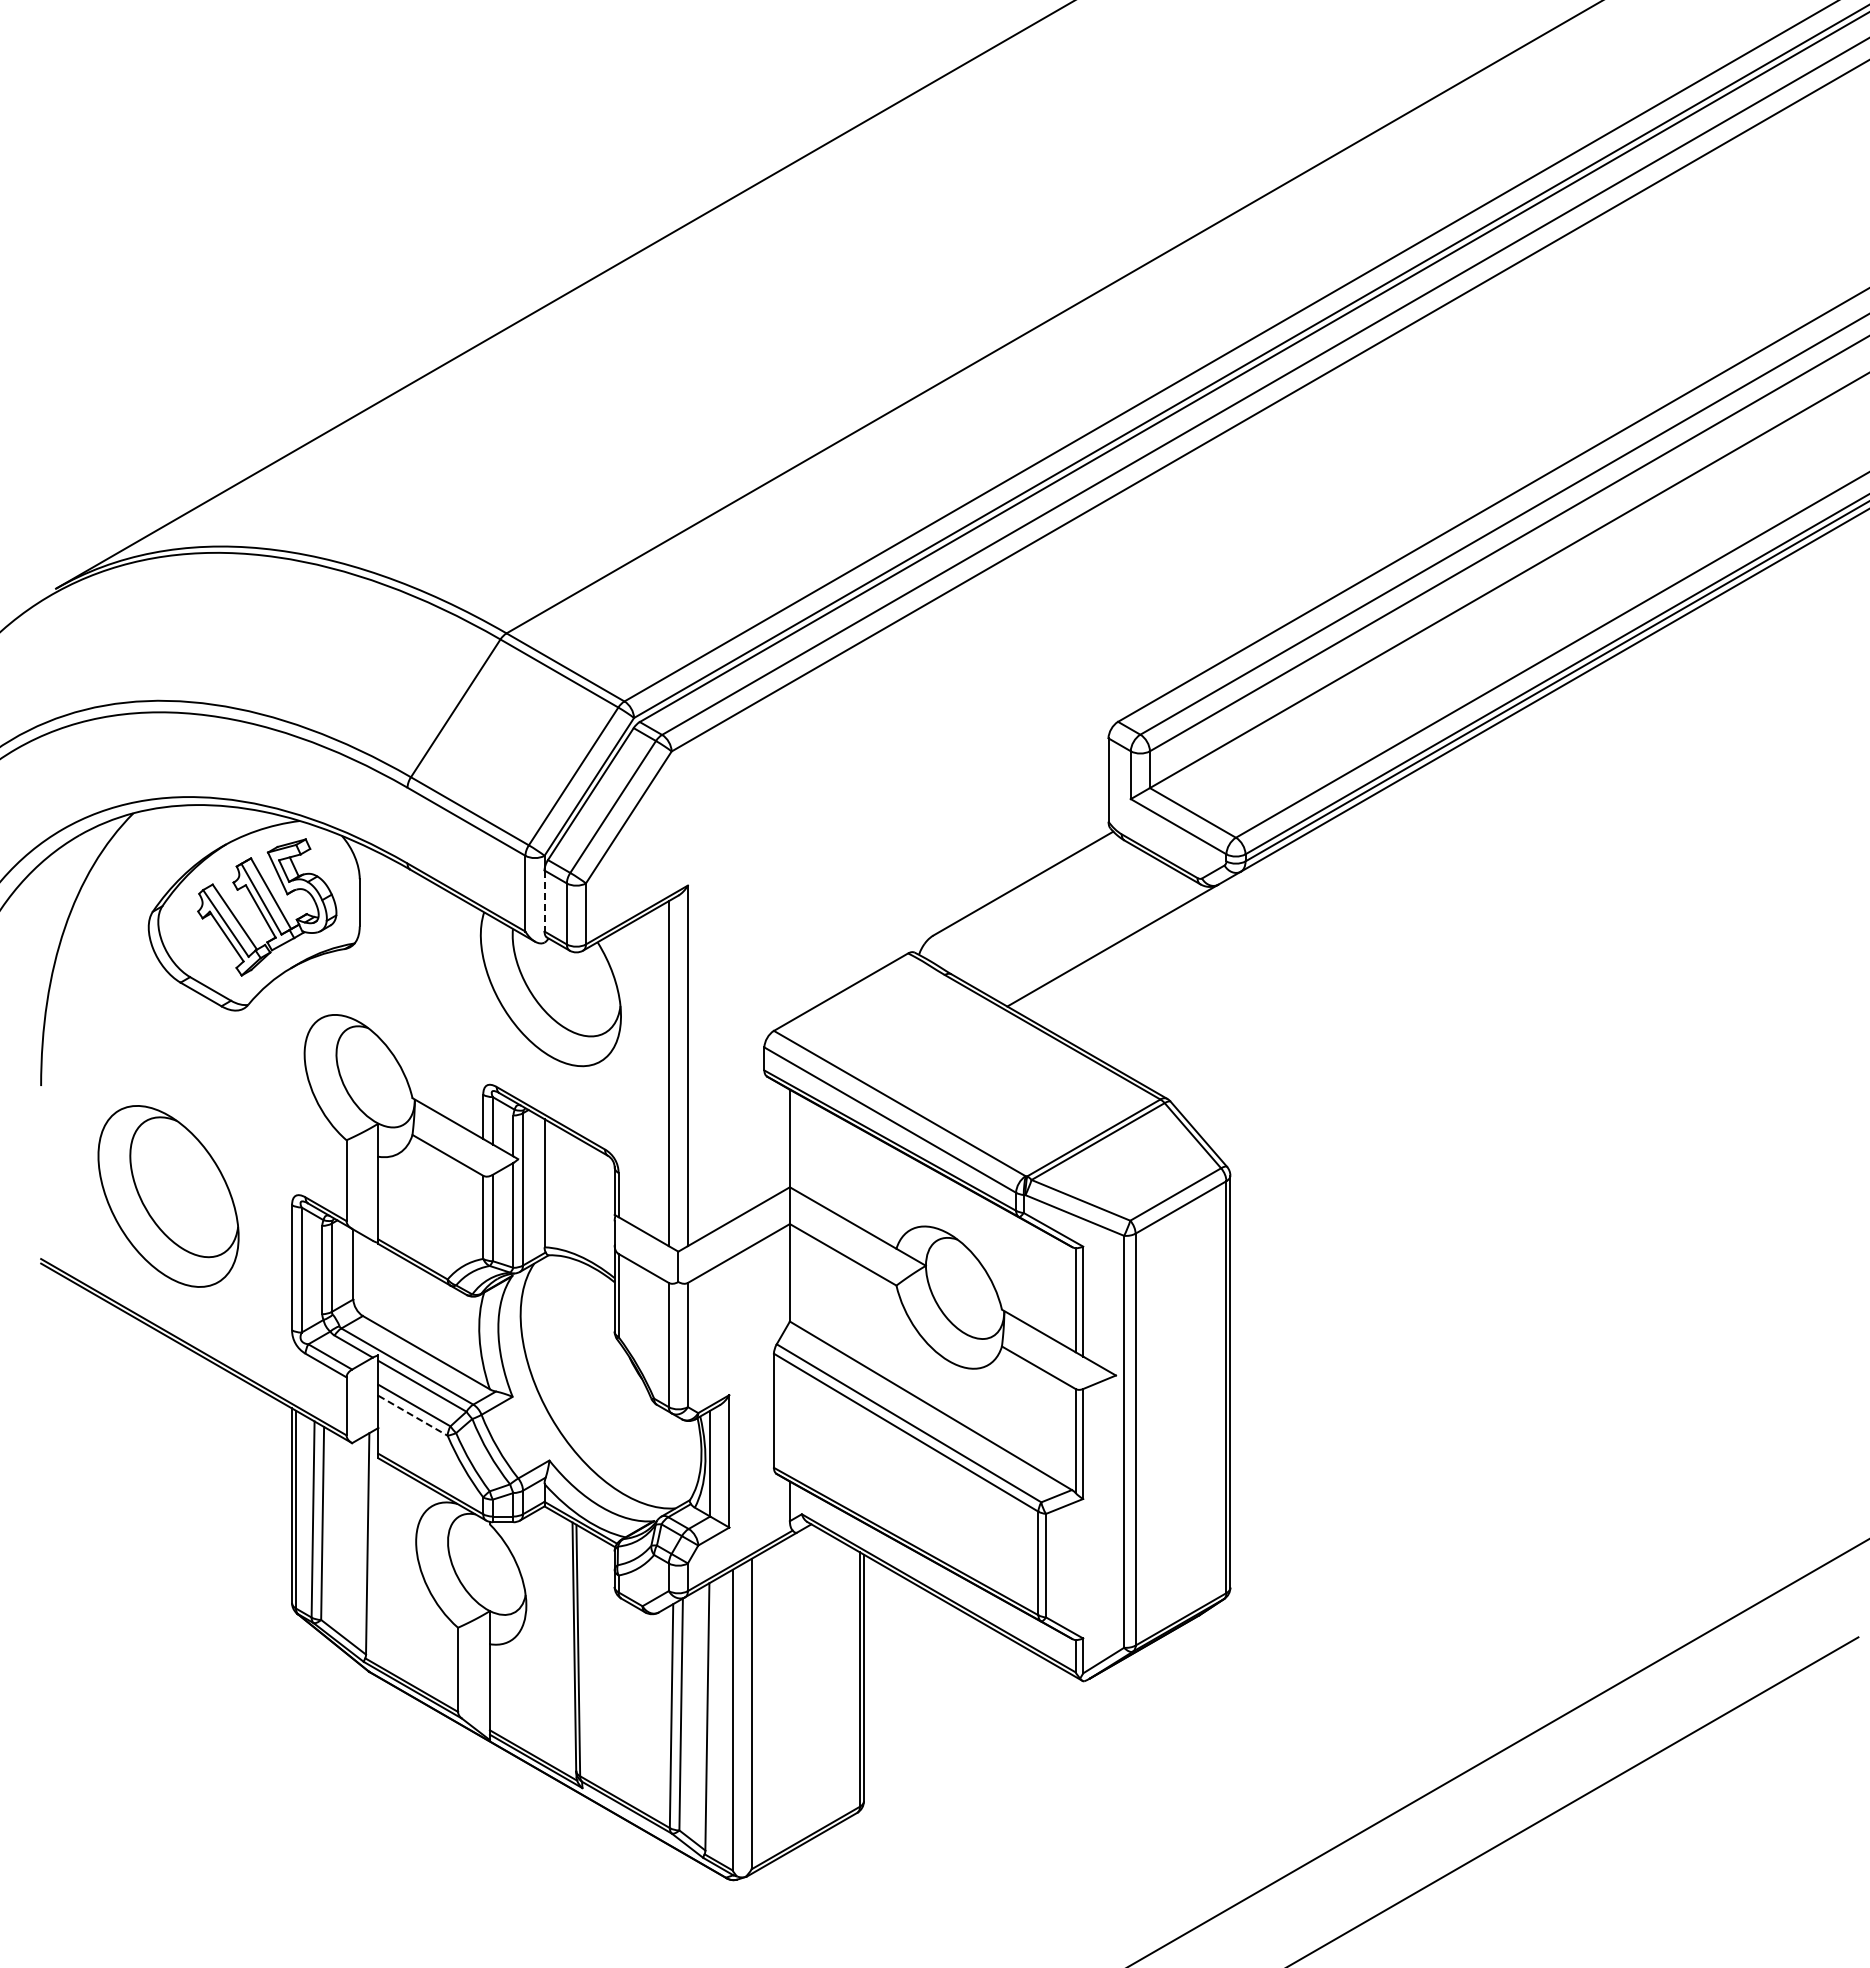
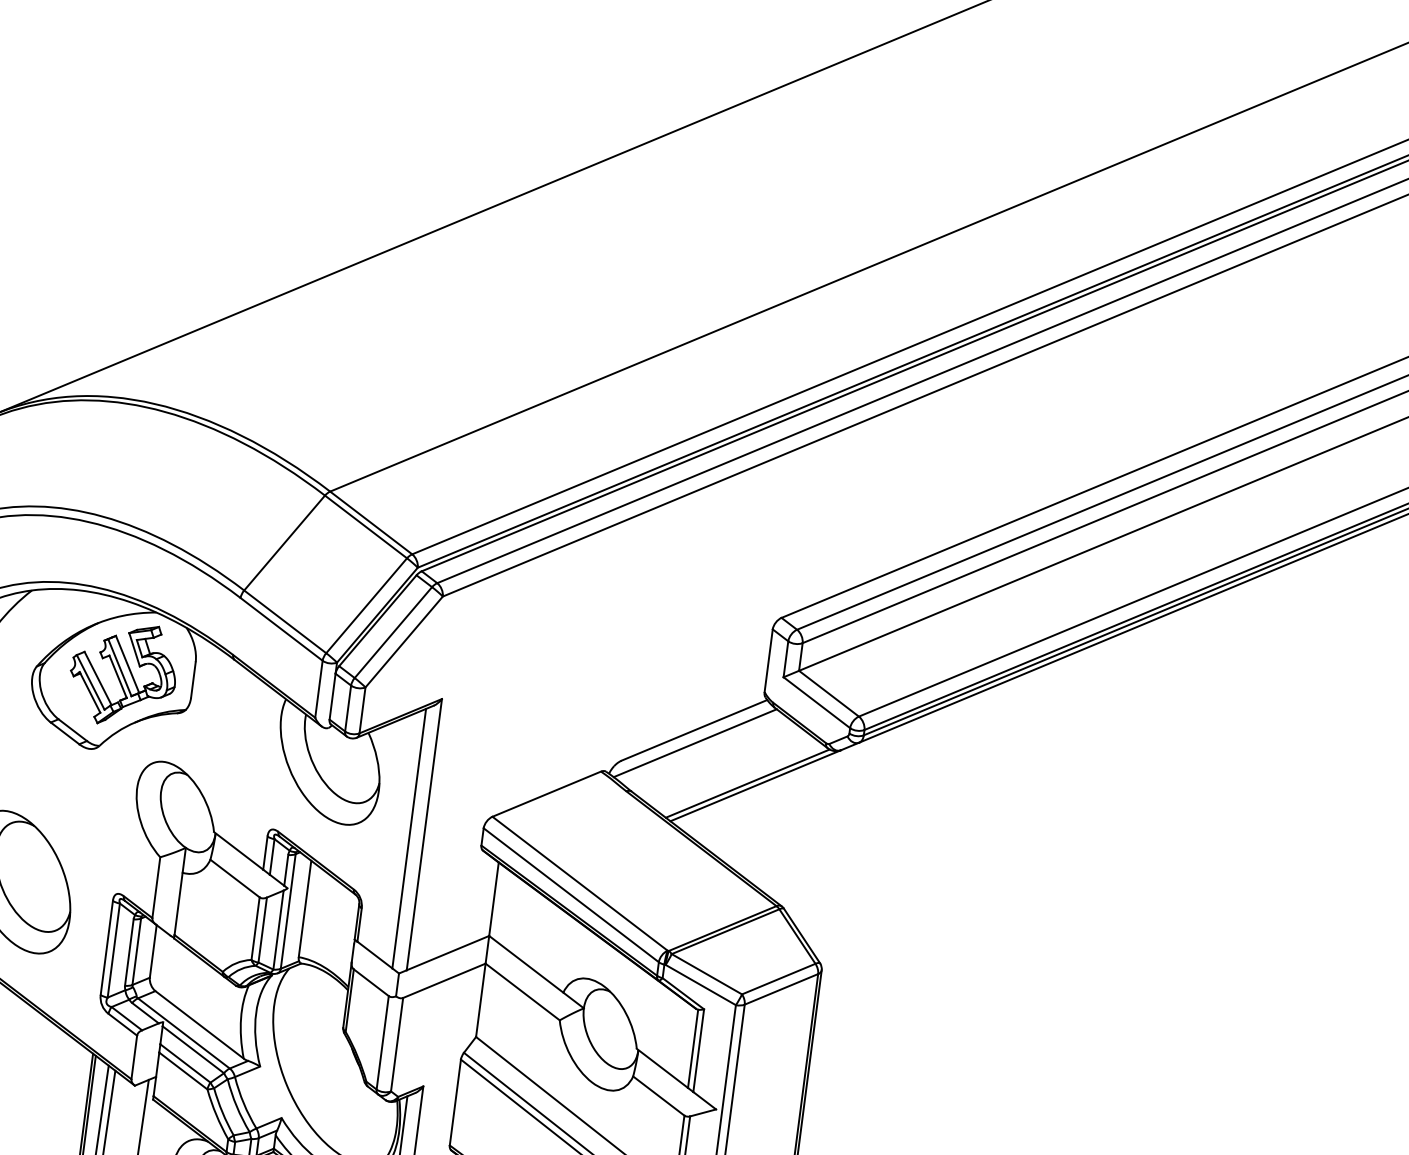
line: (1026, 900) -> (695, 743), added
line: (544, 901) -> (332, 697), dashed -> solid
line: (1101, 943) -> (747, 783), added
line: (413, 1415) -> (183, 1070), dashed -> solid

